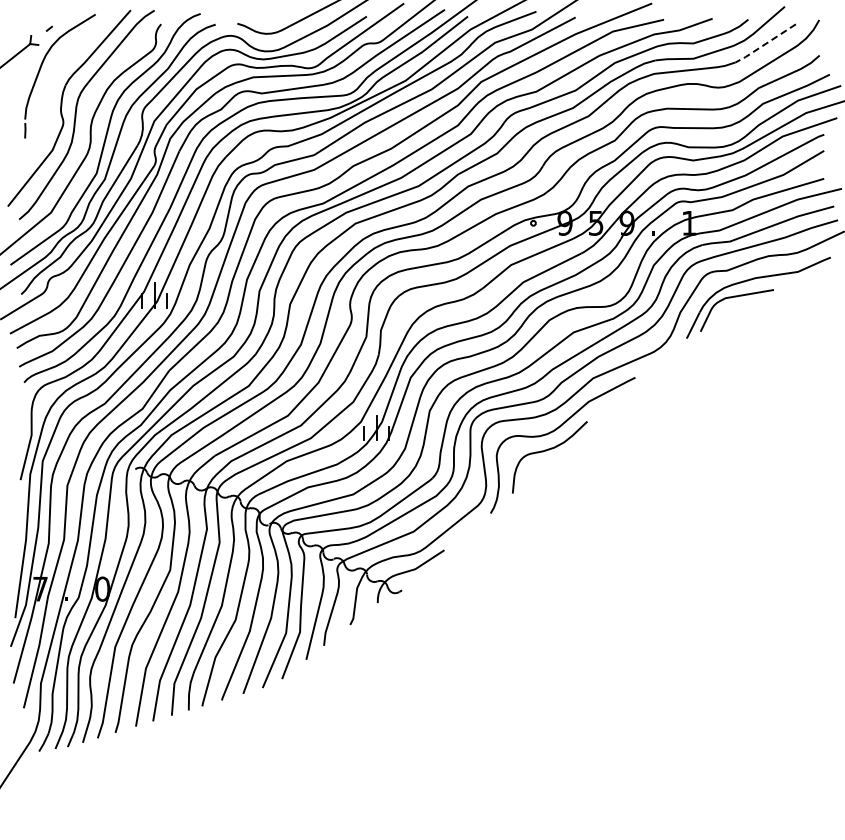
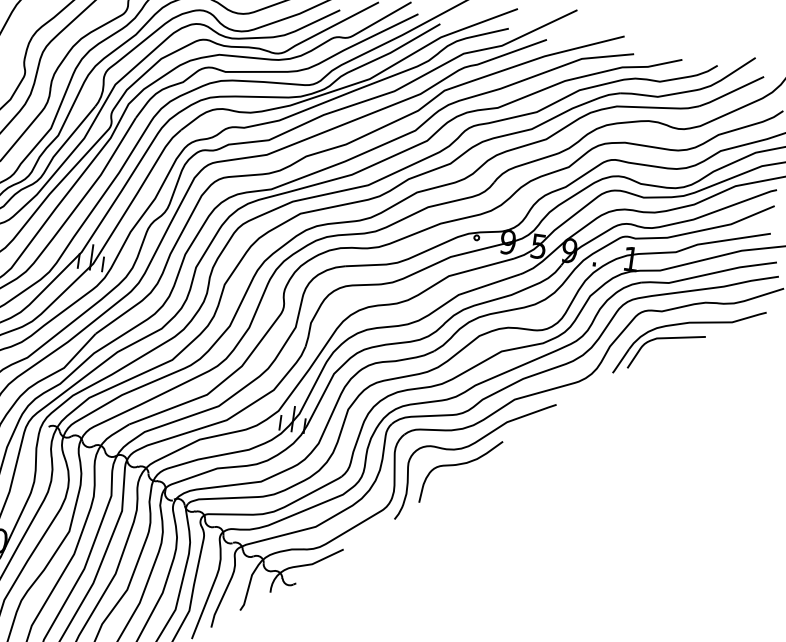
line: (765, 44) -> (731, 92), dashed -> solid

